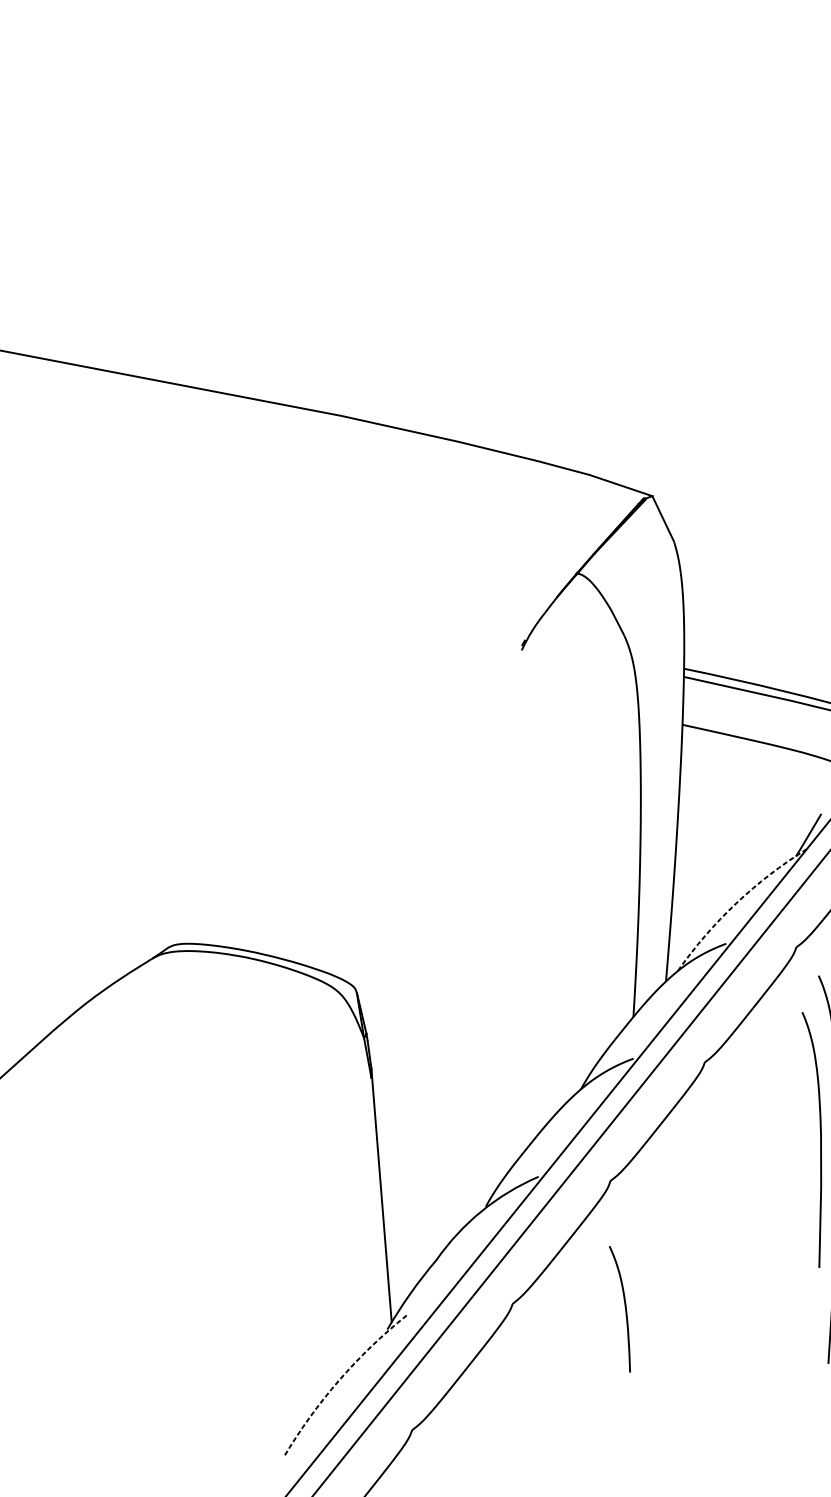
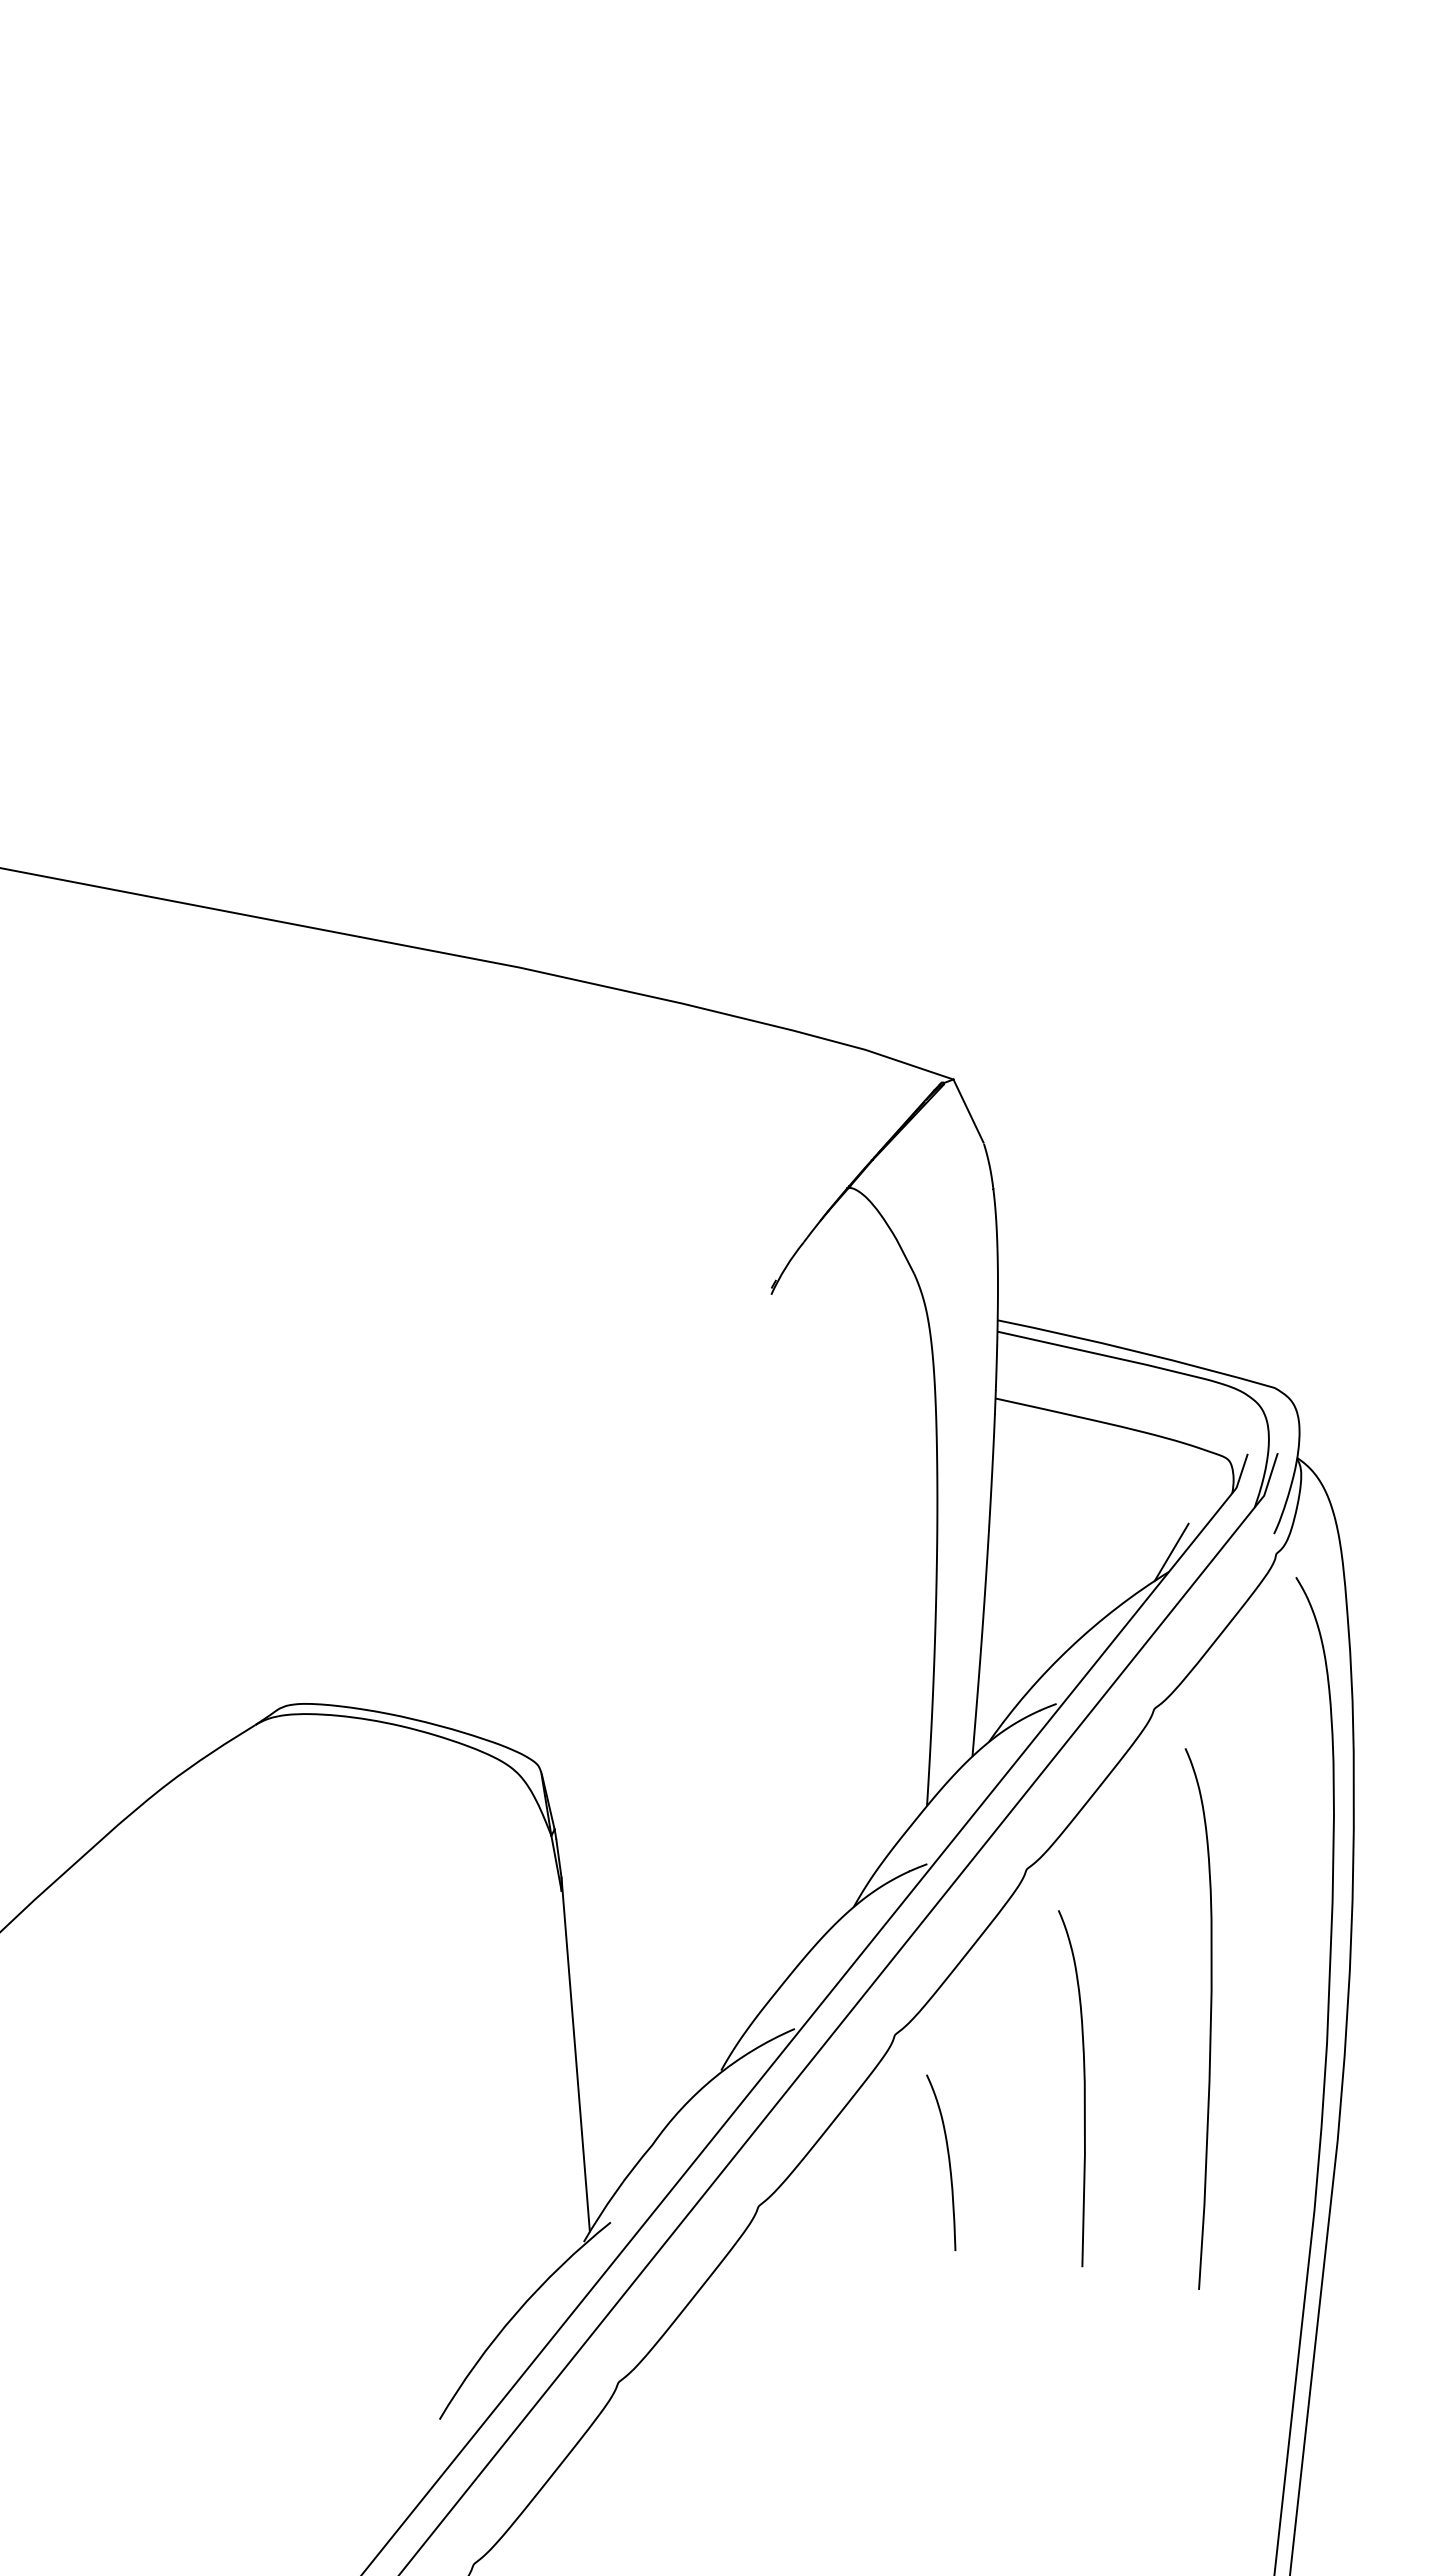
arc: (736, 903) -> (1070, 1647), dashed -> solid
curve: (820, 1139) -> (1083, 2088), moved
curve: (625, 1309) -> (948, 2162), moved
arc: (339, 1380) -> (516, 2313), dashed -> solid

